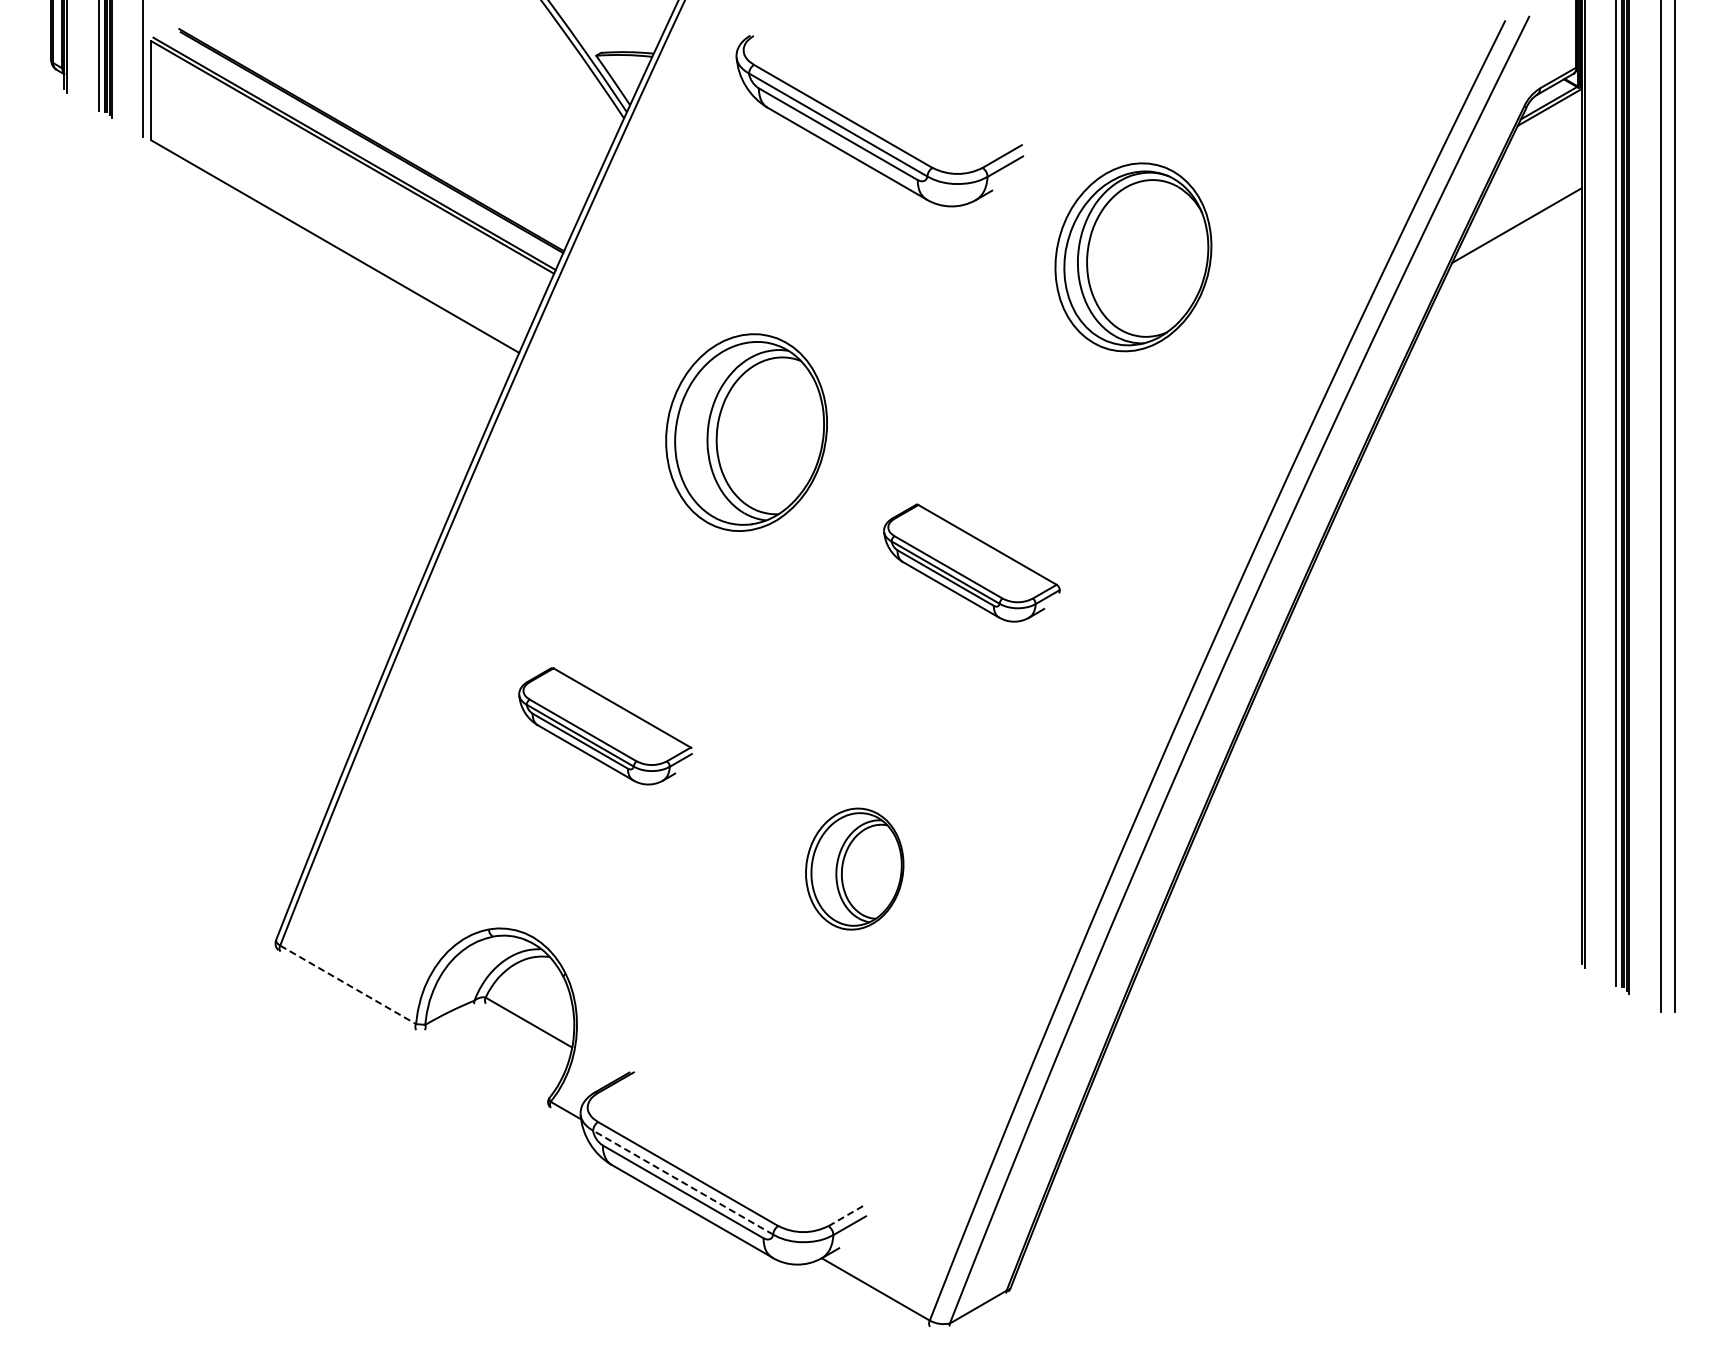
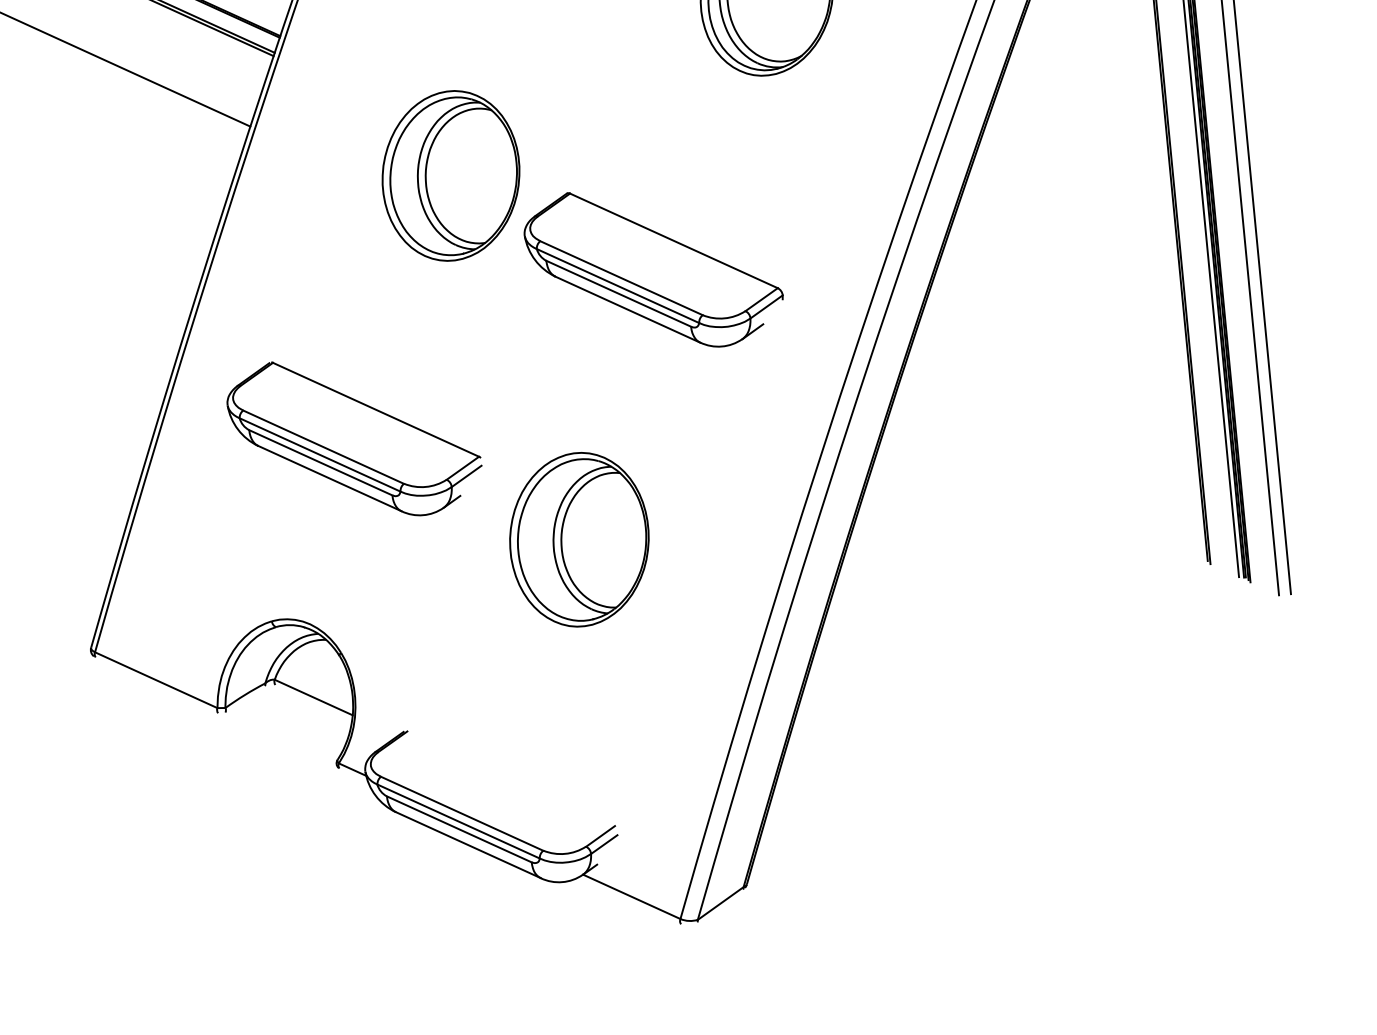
part: (971, 562) -> (653, 268), size x1.67
part: (605, 726) -> (354, 438), size x1.67
part: (854, 868) -> (579, 539), size x1.67
line: (348, 985) -> (156, 680), dashed -> solid
line: (682, 1182) -> (457, 821), dashed -> solid
line: (846, 1215) -> (600, 836), dashed -> solid

